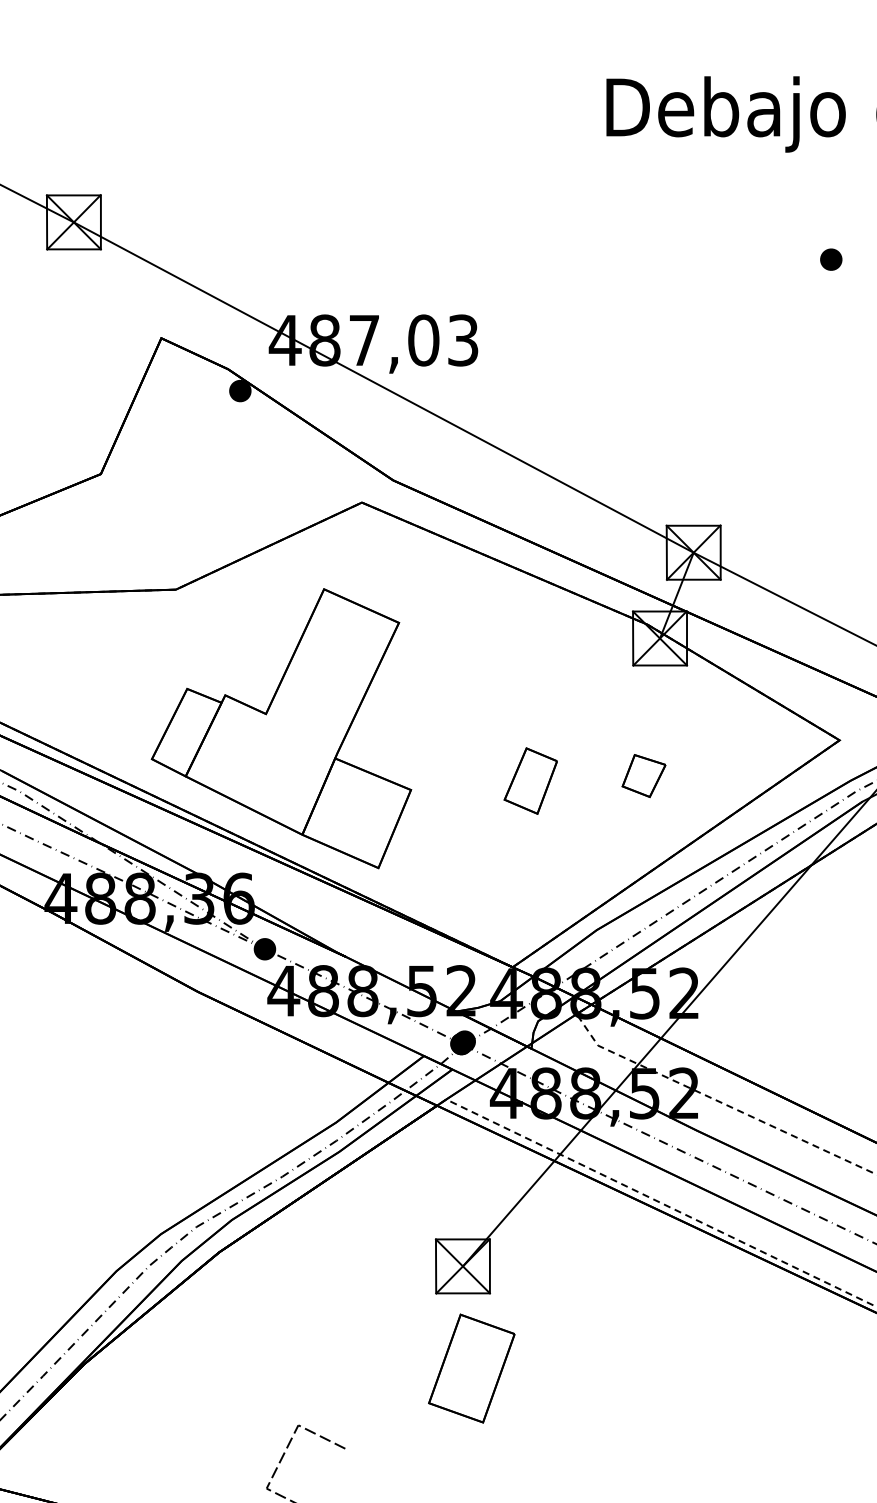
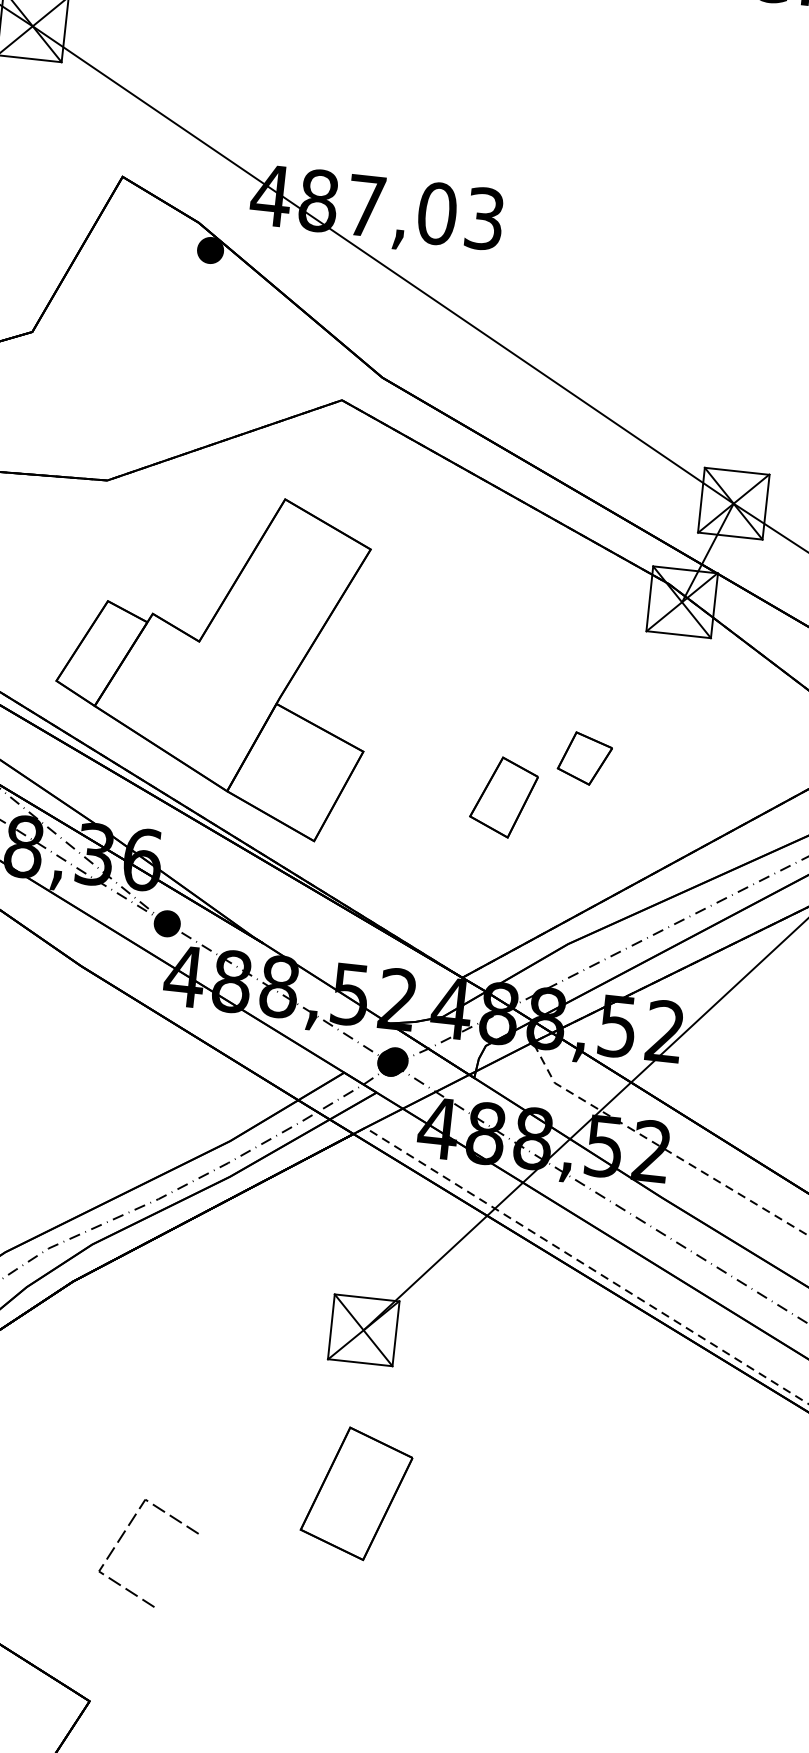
part: (643, 776) -> (584, 759), moved
part: (530, 780) -> (503, 796), moved
part: (471, 1368) -> (356, 1493), moved

